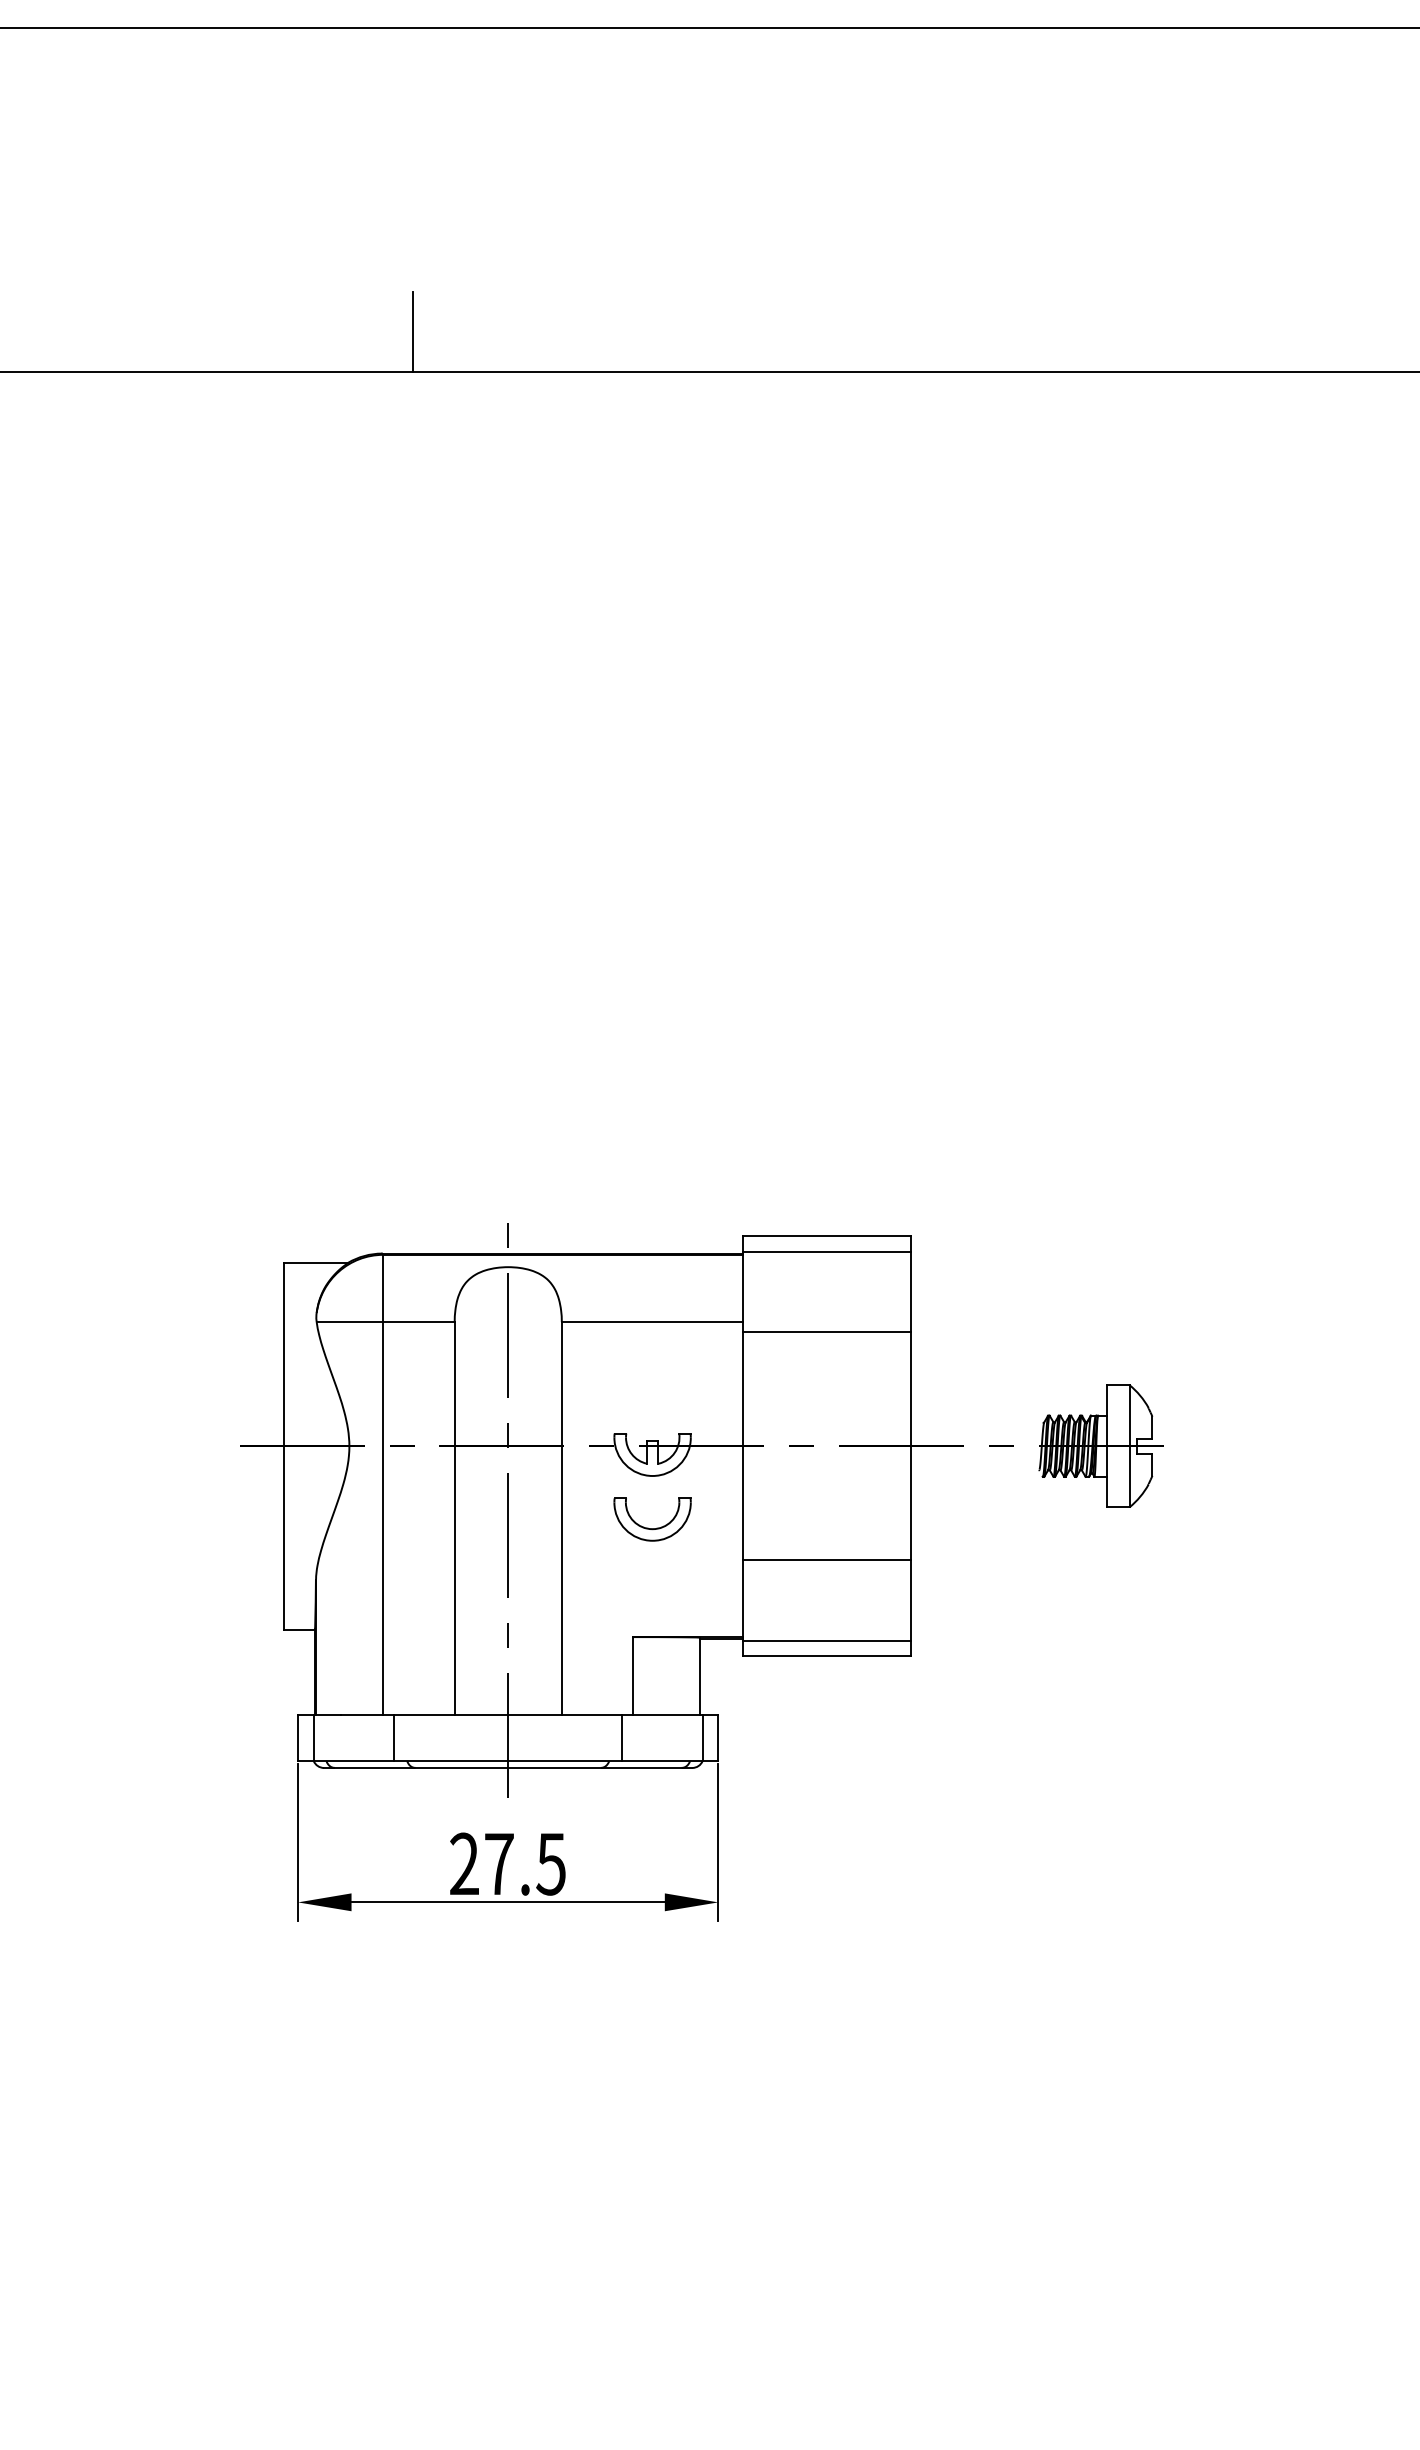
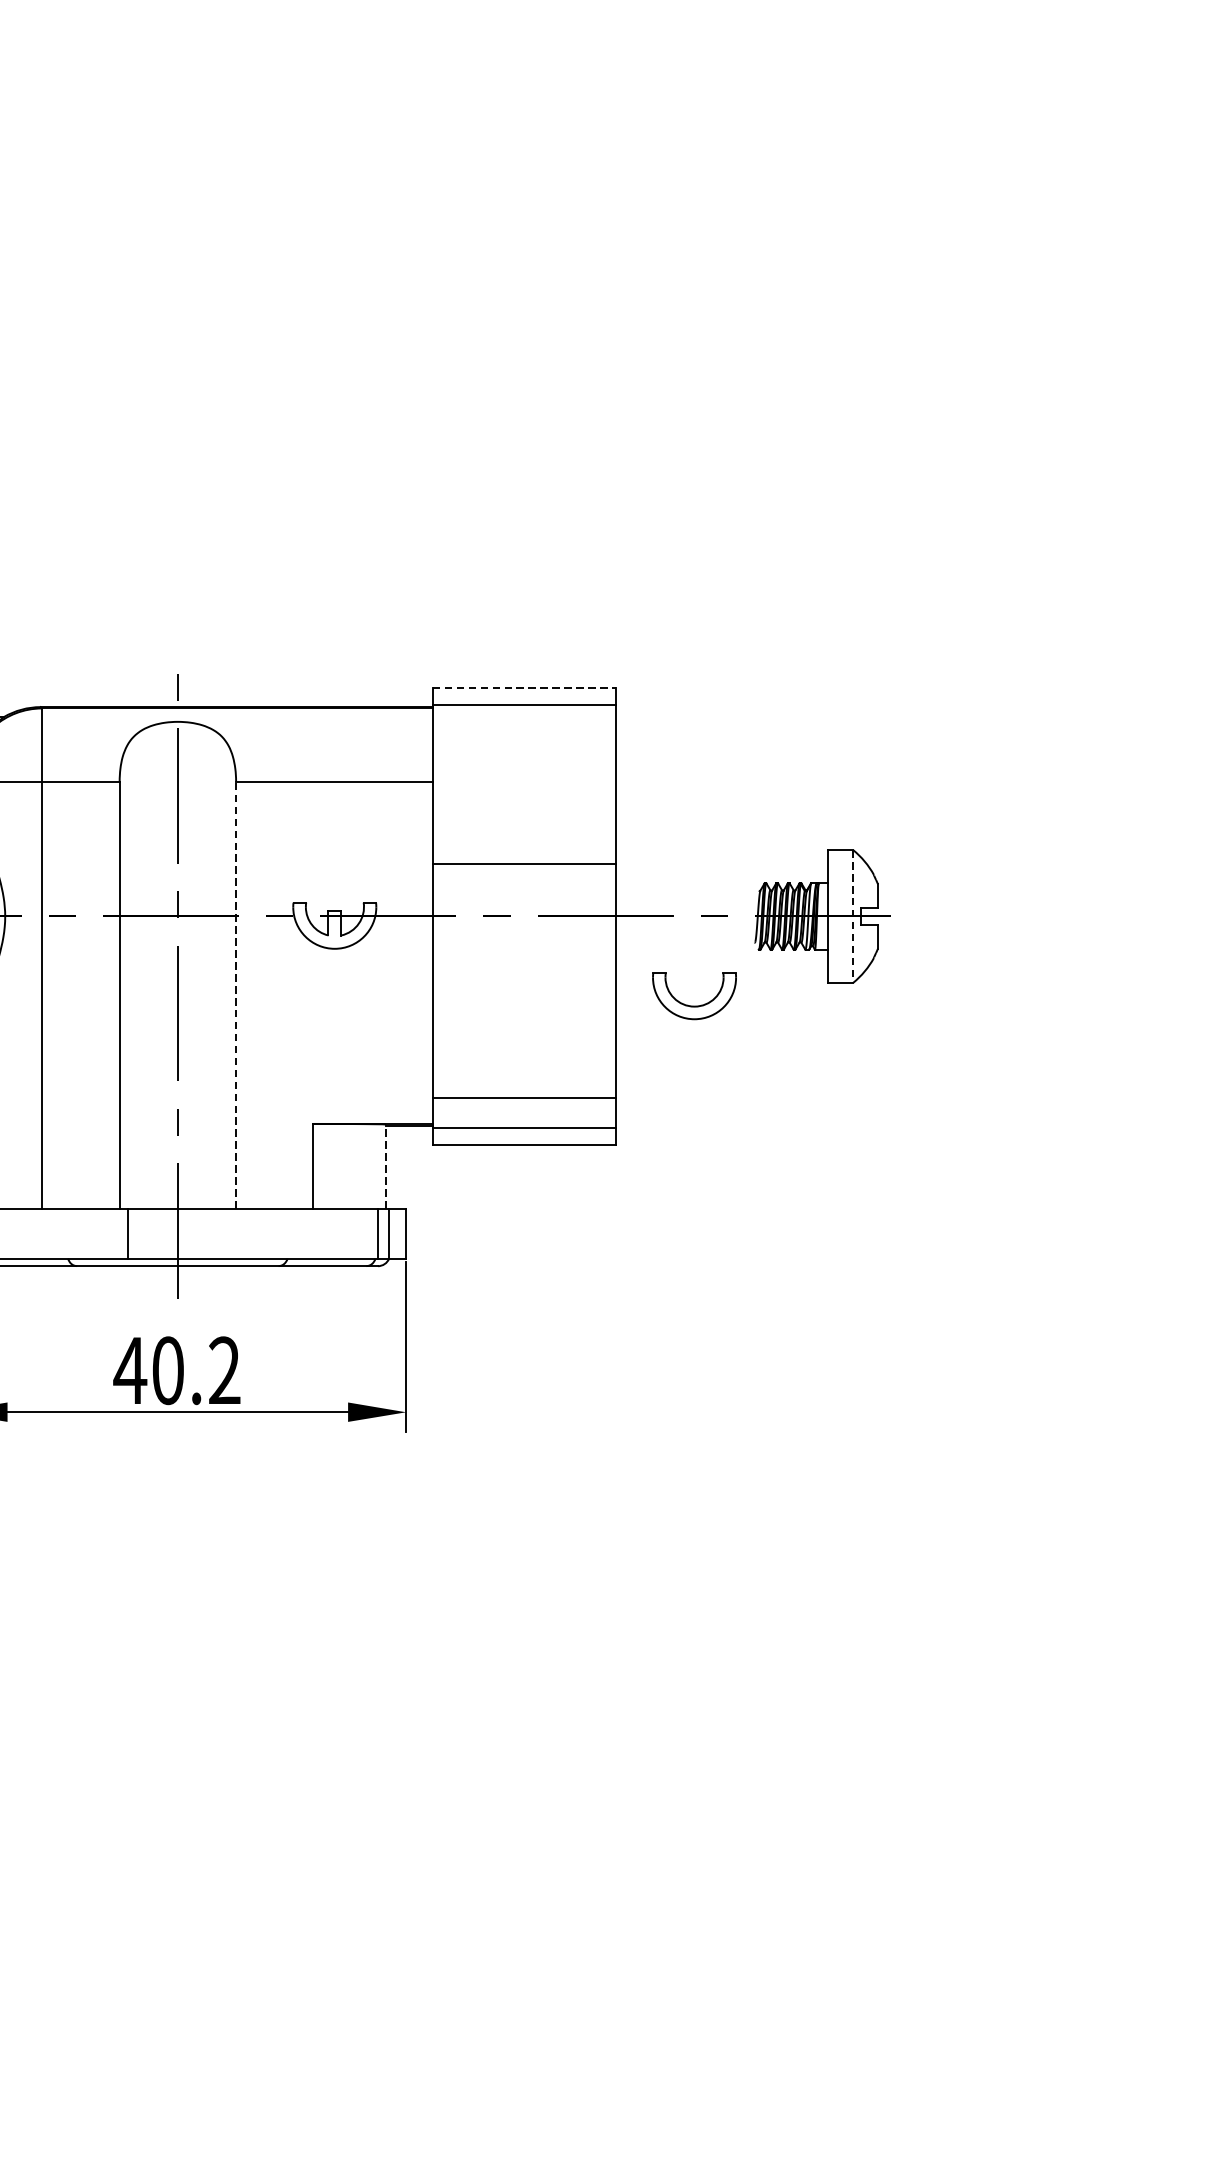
line: (827, 1236) -> (524, 688), solid -> dashed
line: (826, 1332) -> (523, 864), moved
line: (1129, 1446) -> (853, 916), solid -> dashed
line: (561, 1518) -> (235, 995), solid -> dashed
part: (648, 1527) -> (690, 1004), moved
line: (826, 1560) -> (523, 1098), moved
line: (699, 1676) -> (385, 1166), solid -> dashed
line: (394, 1738) -> (128, 1234), moved
line: (622, 1738) -> (378, 1234), moved
text: (506, 1863) -> (175, 1370), 27.5 -> 40.2

